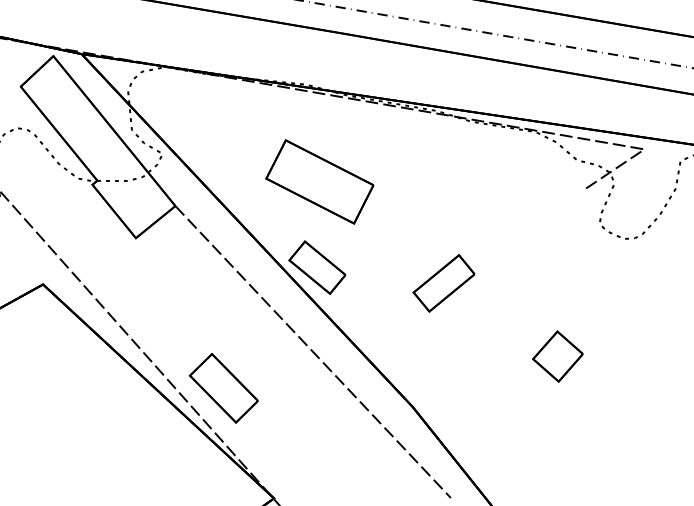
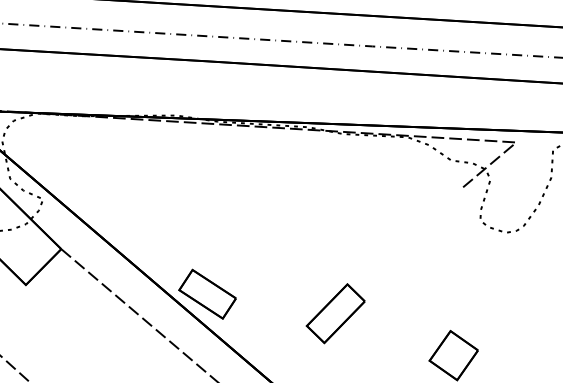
part: (319, 181) -> (200, 209), removed
part: (443, 283) -> (335, 313), moved

